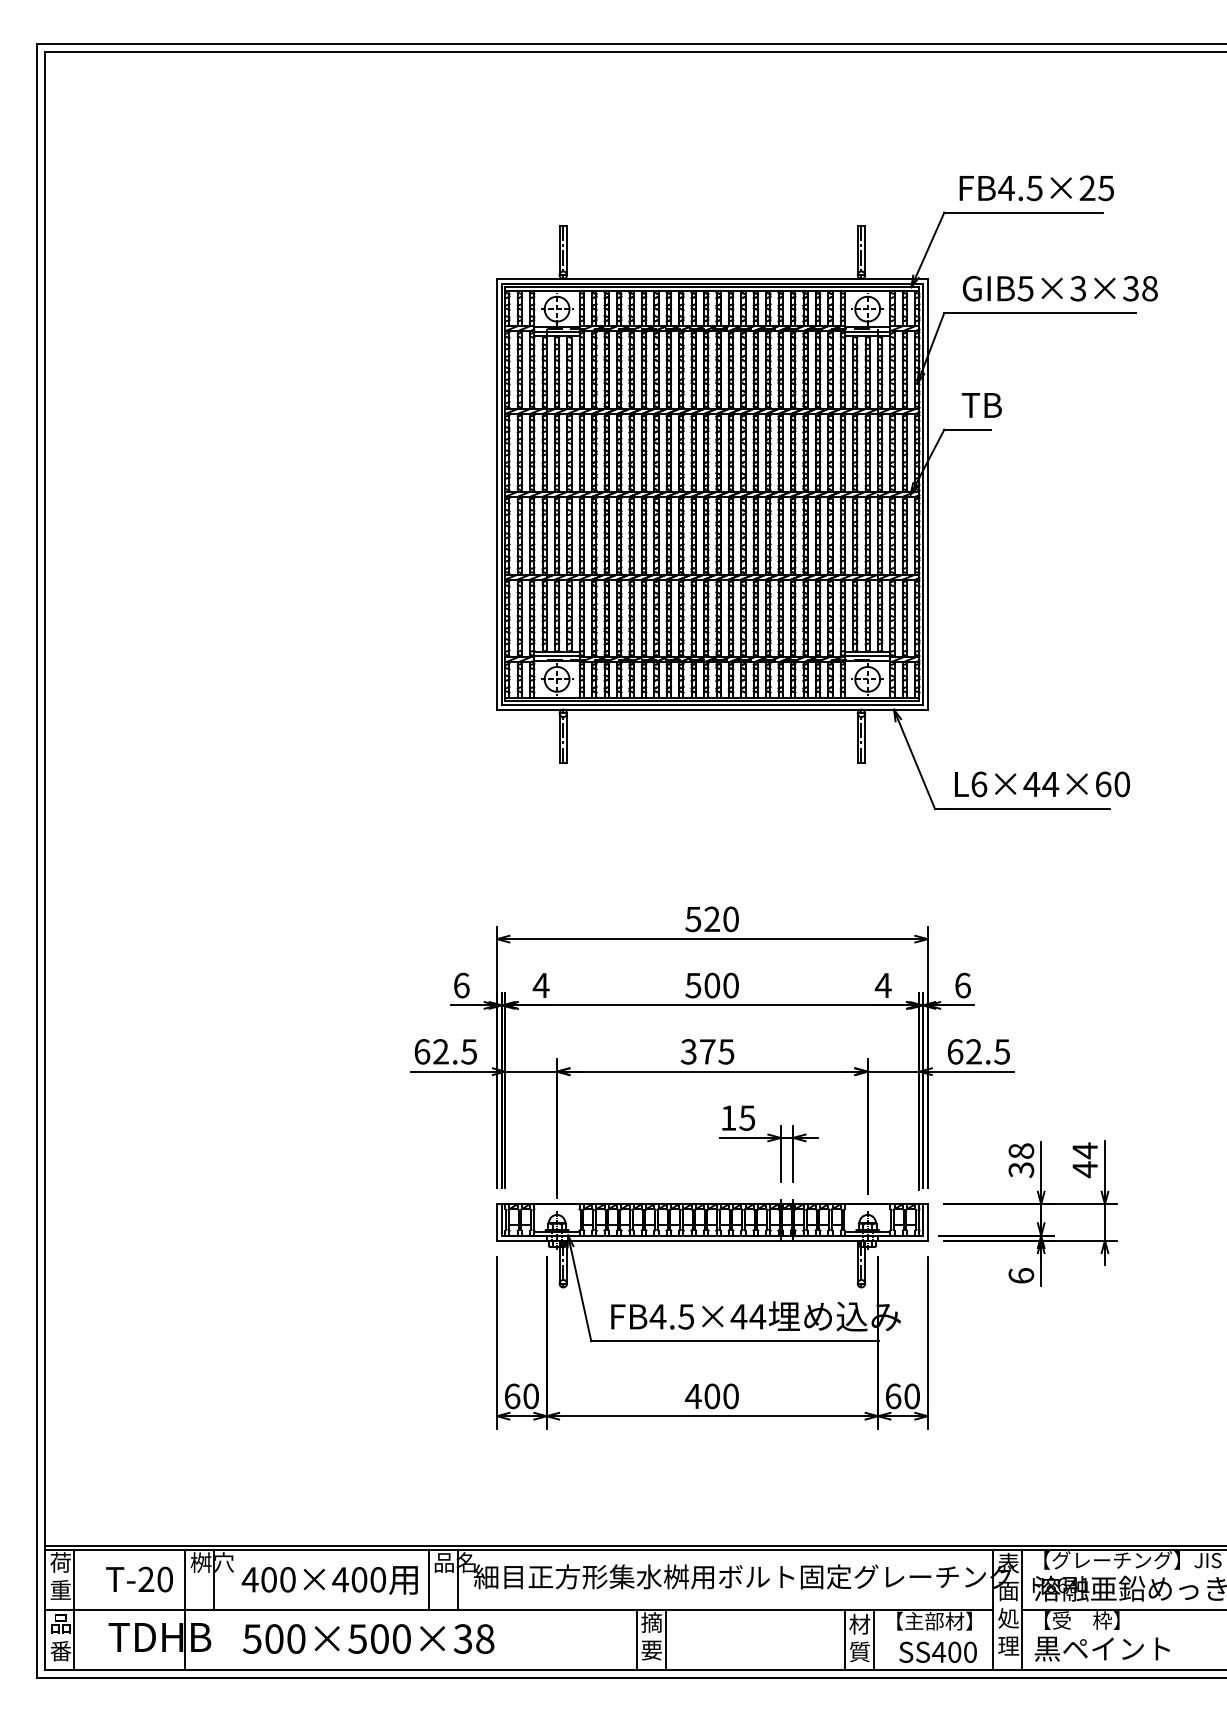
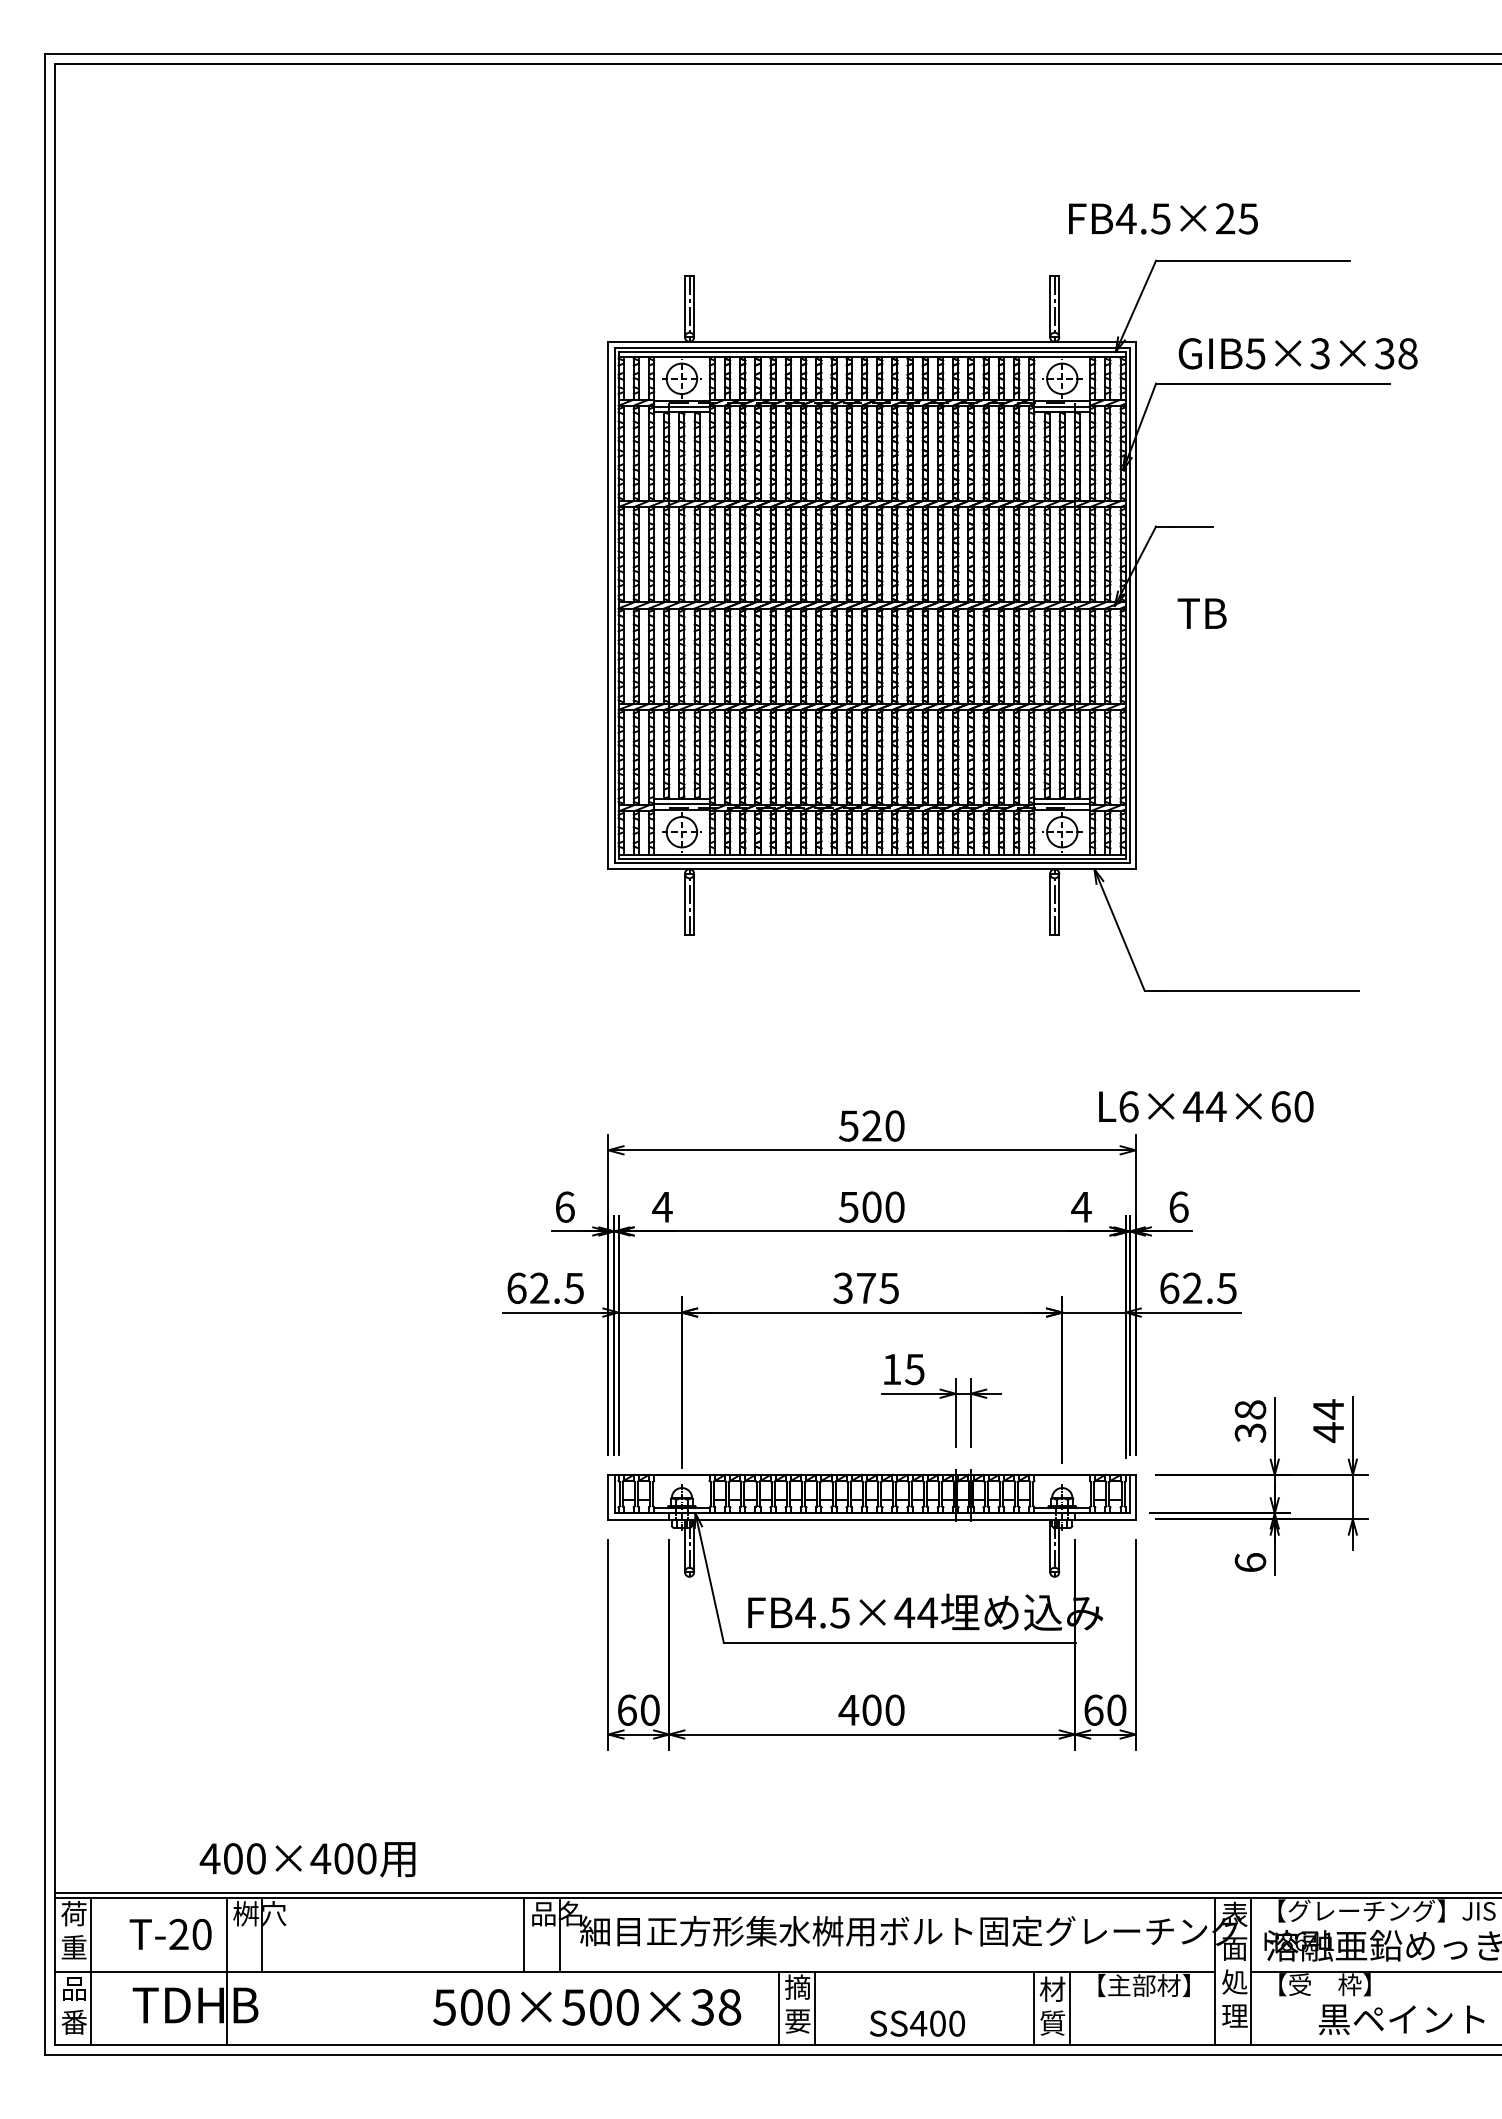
text: (1036, 188) -> (1163, 218), moved
text: (981, 405) -> (1201, 613), moved
text: (1042, 784) -> (1206, 1106), moved
text: (329, 1580) -> (307, 1859), moved
text: (368, 1639) -> (587, 2007), moved
text: (1102, 1648) -> (1401, 2019), moved
text: (938, 1652) -> (917, 2023), moved

